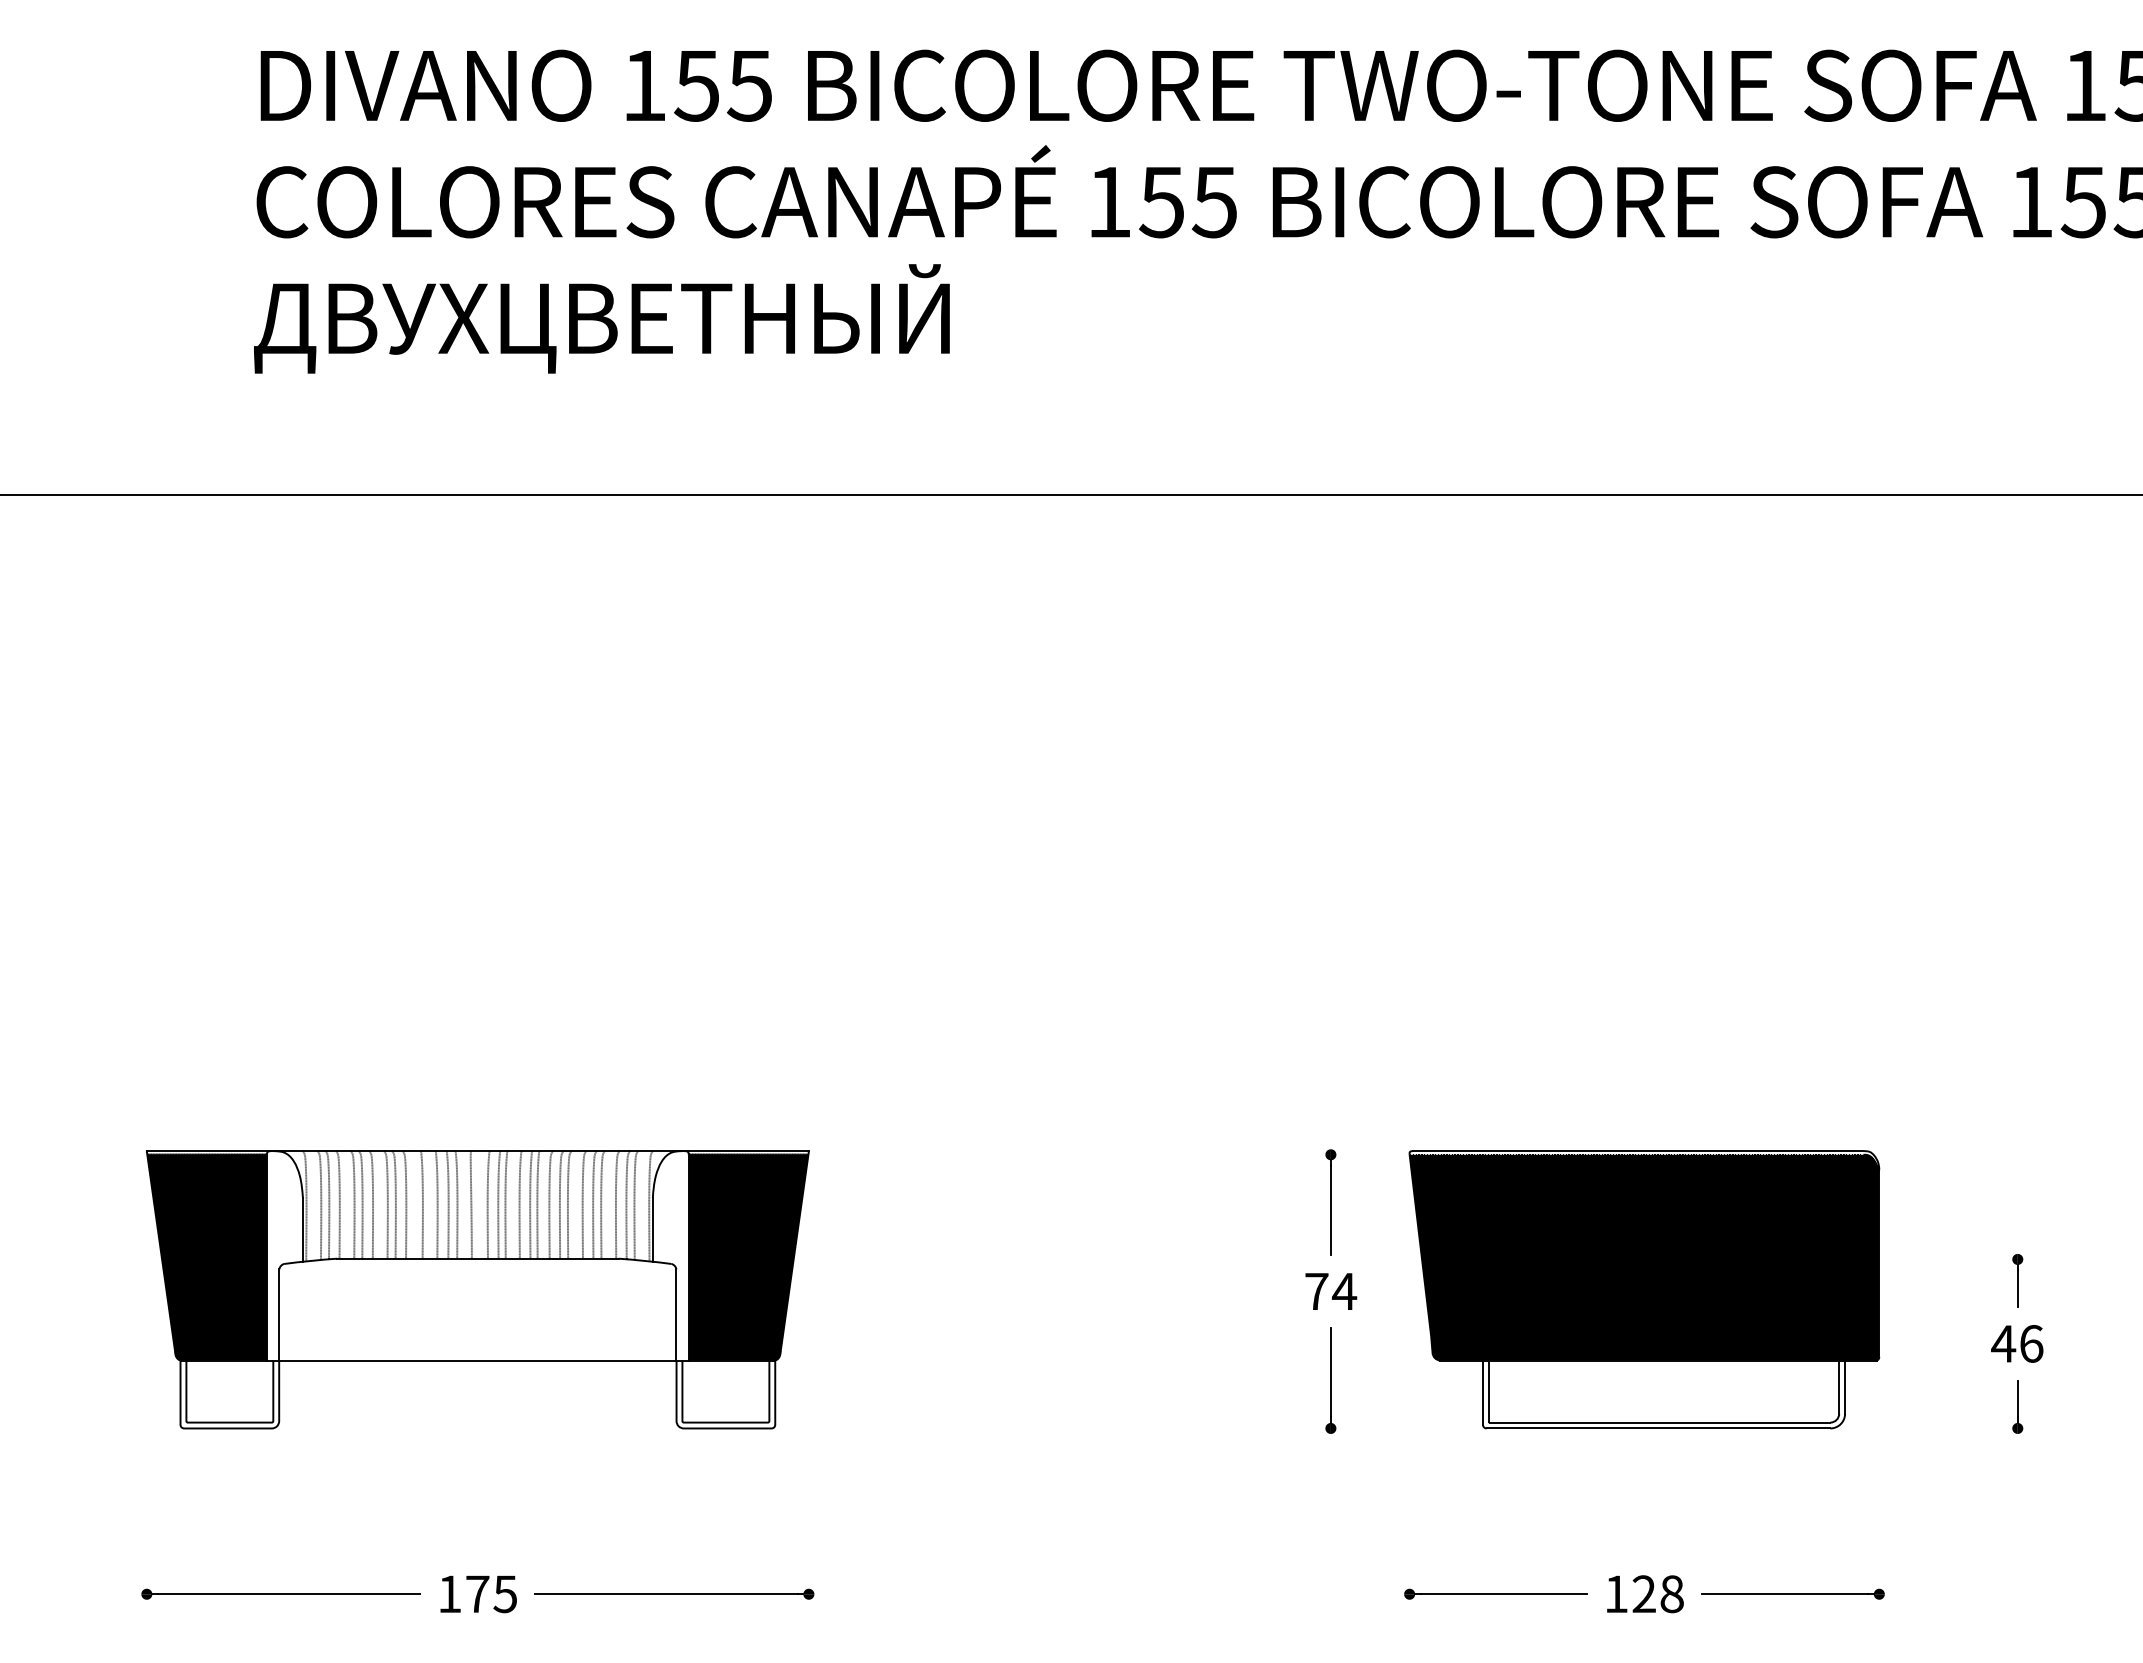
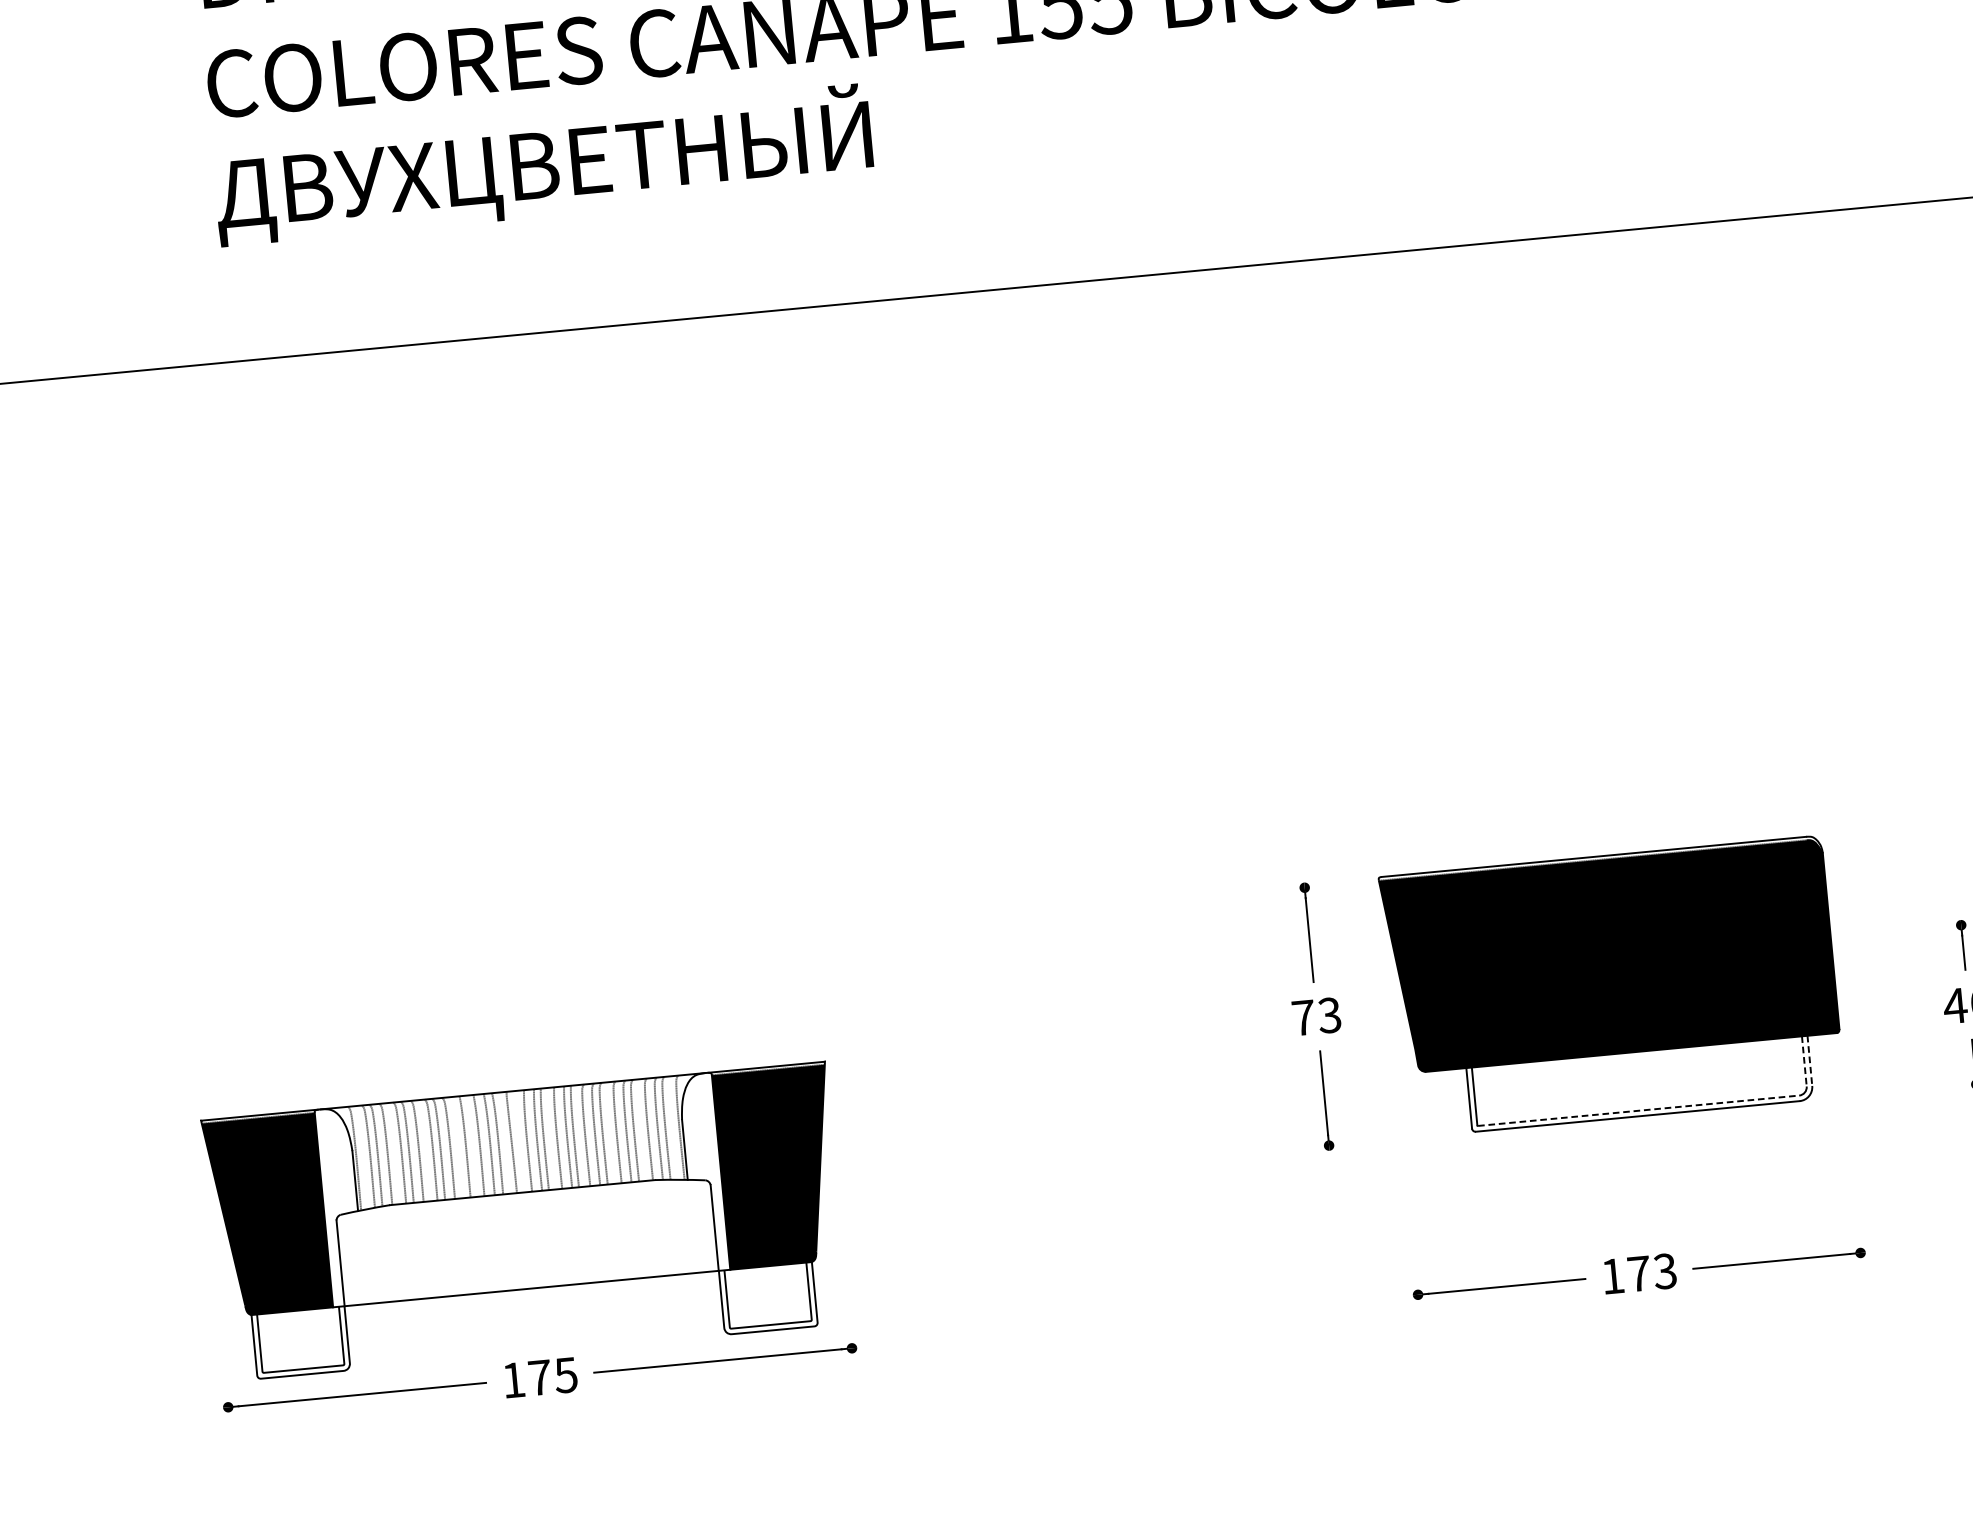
part: (477, 1289) -> (525, 1221), moved
text: (1344, 1291) -> (1329, 1015), 74 -> 73
line: (1839, 1387) -> (1804, 1061), solid -> dashed
line: (1845, 1387) -> (1810, 1061), solid -> dashed
line: (1660, 1422) -> (1639, 1110), solid -> dashed
text: (1657, 1594) -> (1651, 1272), 128 -> 173

